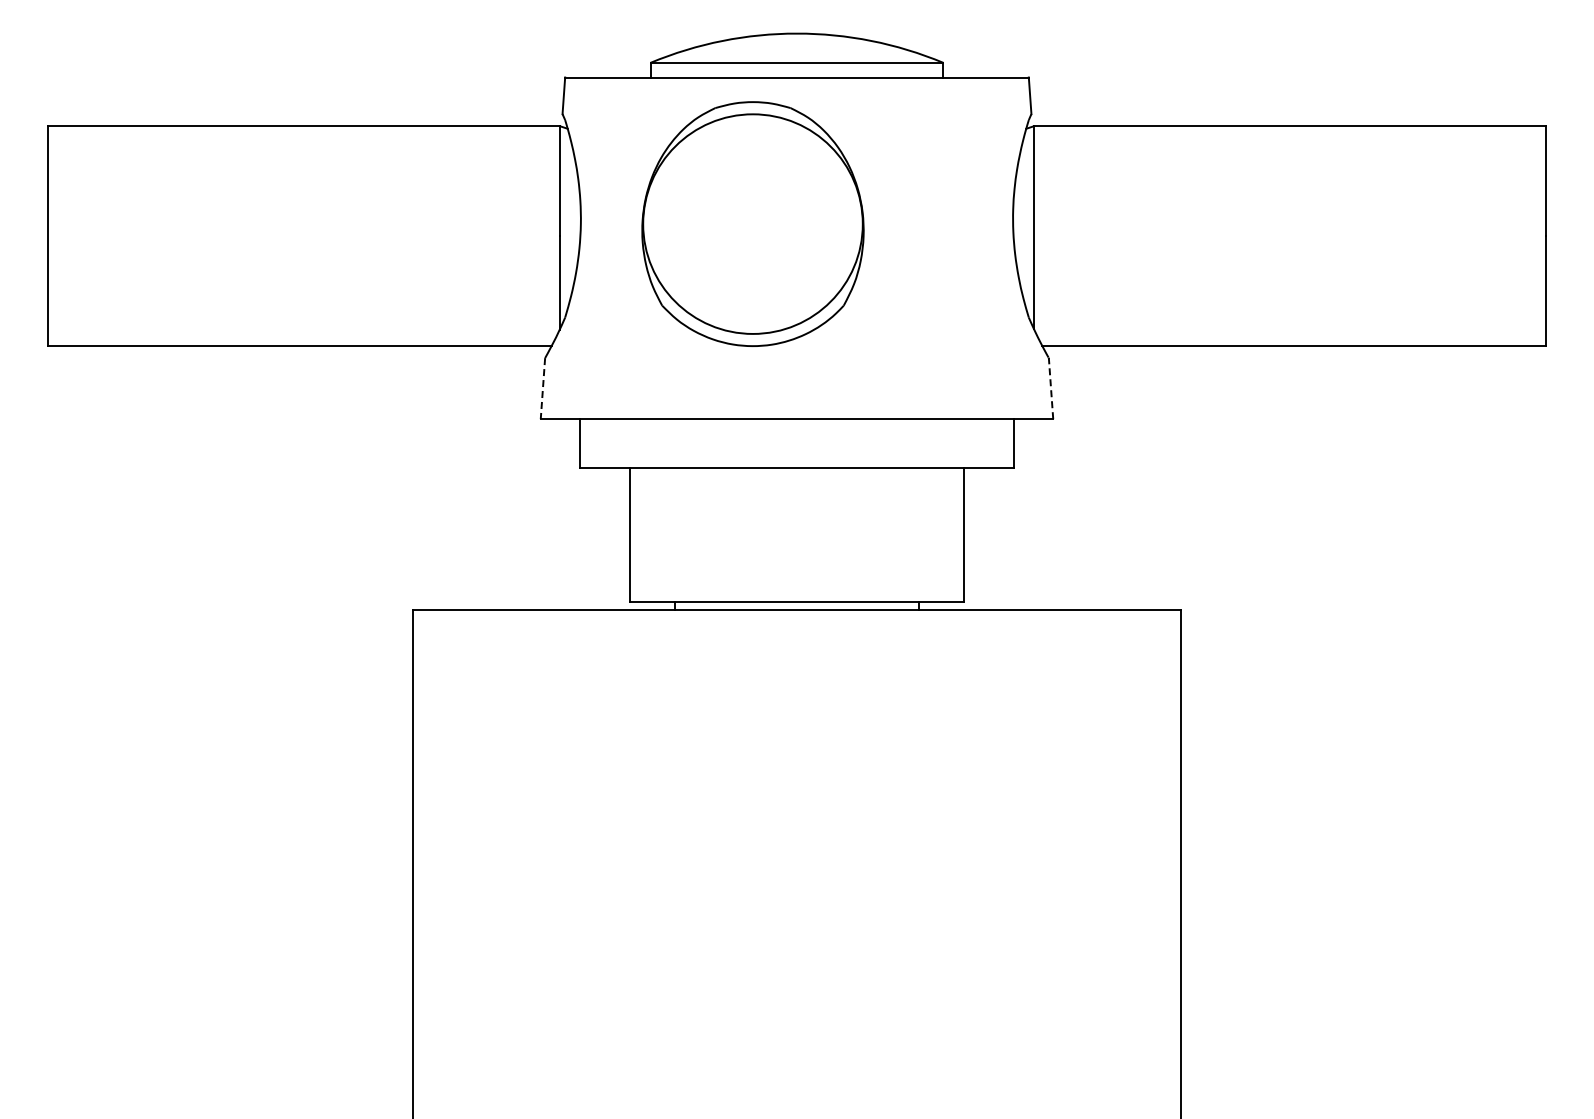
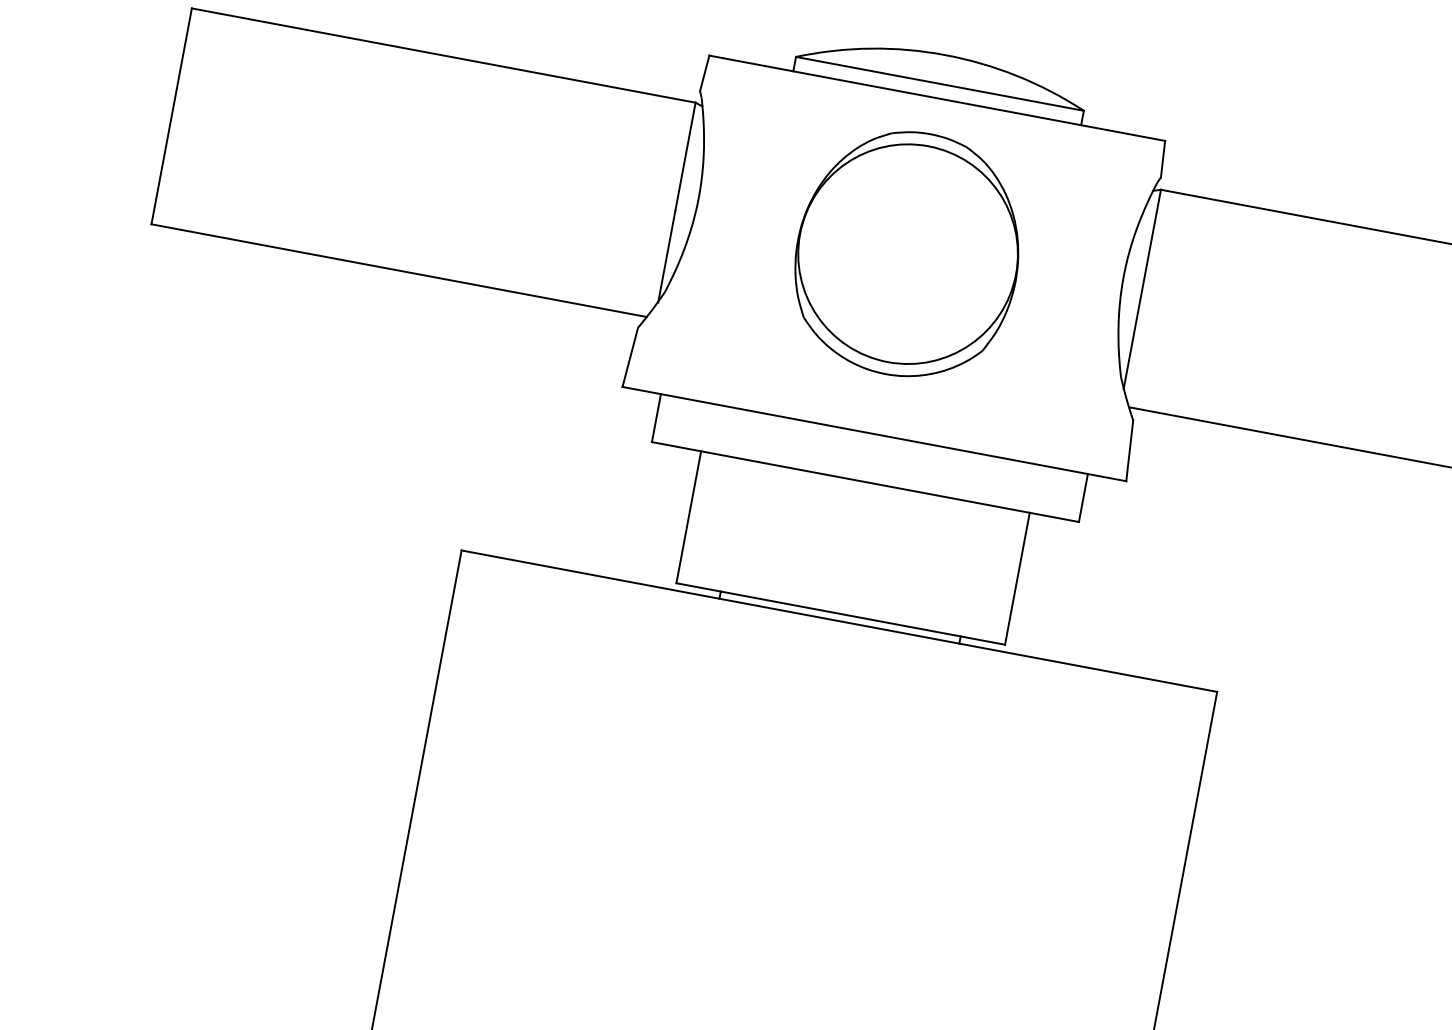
part: (752, 223) -> (907, 253), moved
line: (542, 388) -> (629, 357), dashed -> solid
line: (1051, 388) -> (1130, 450), dashed -> solid

